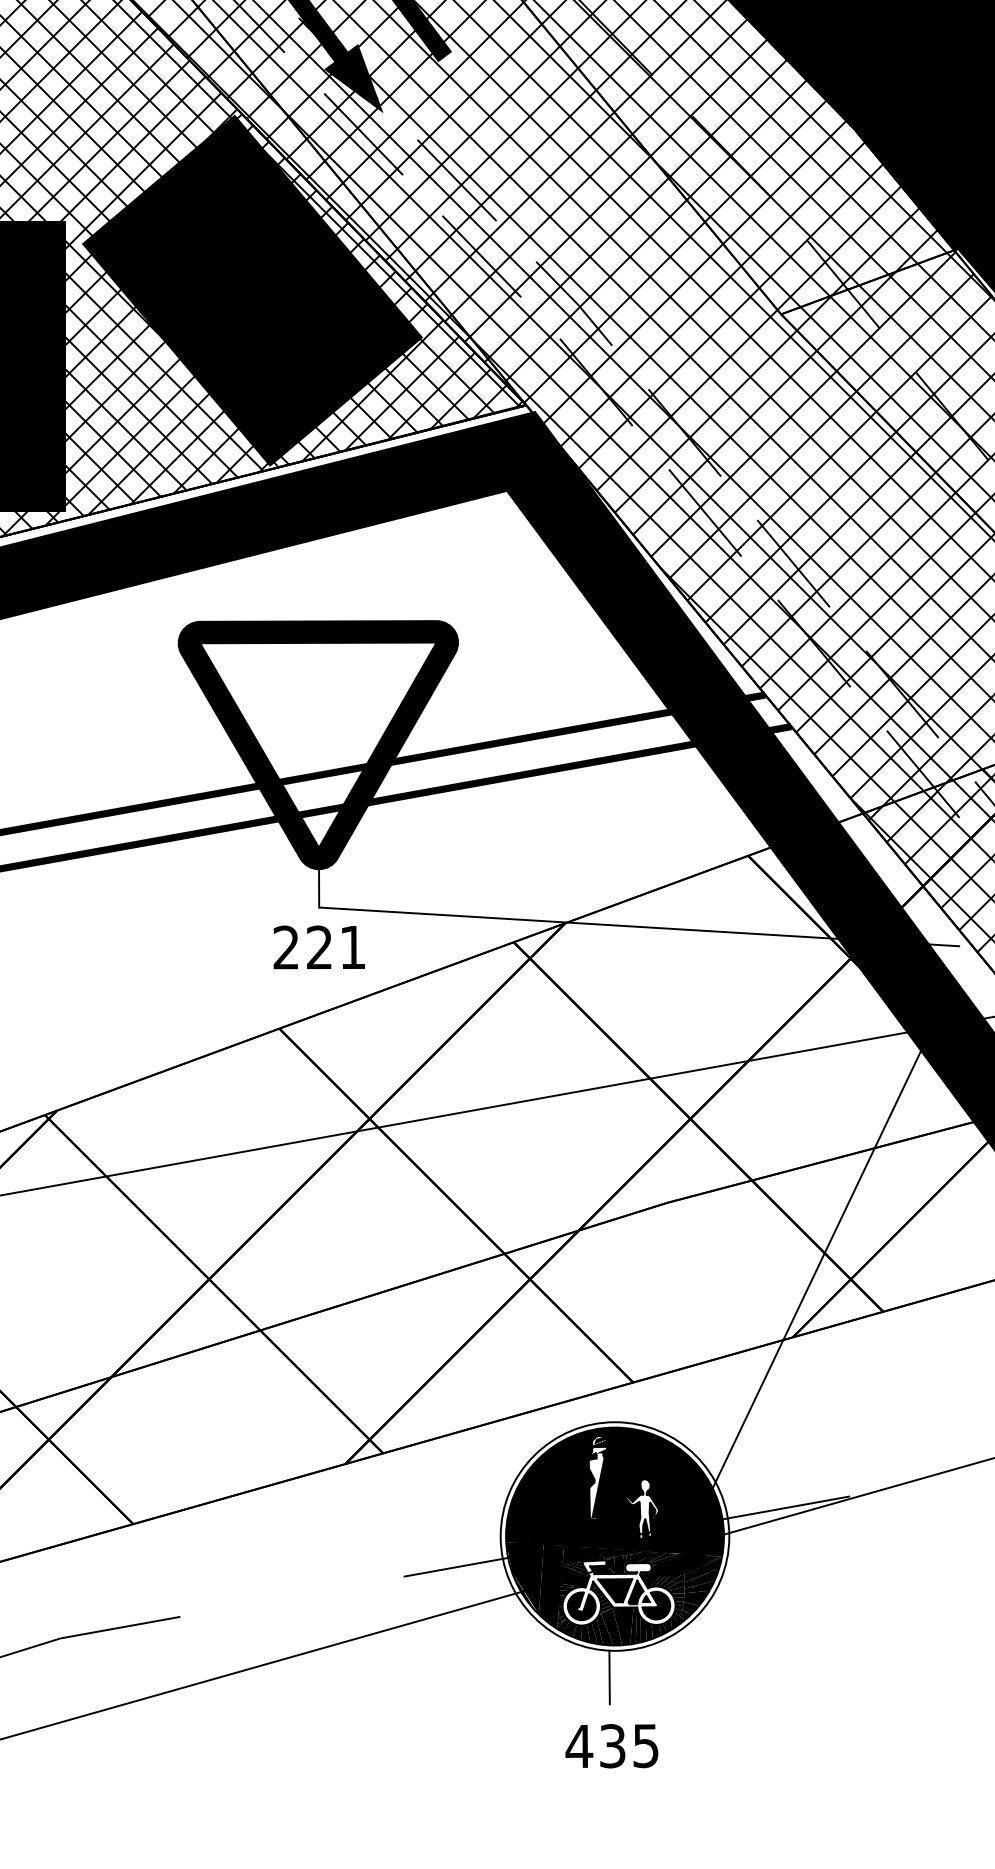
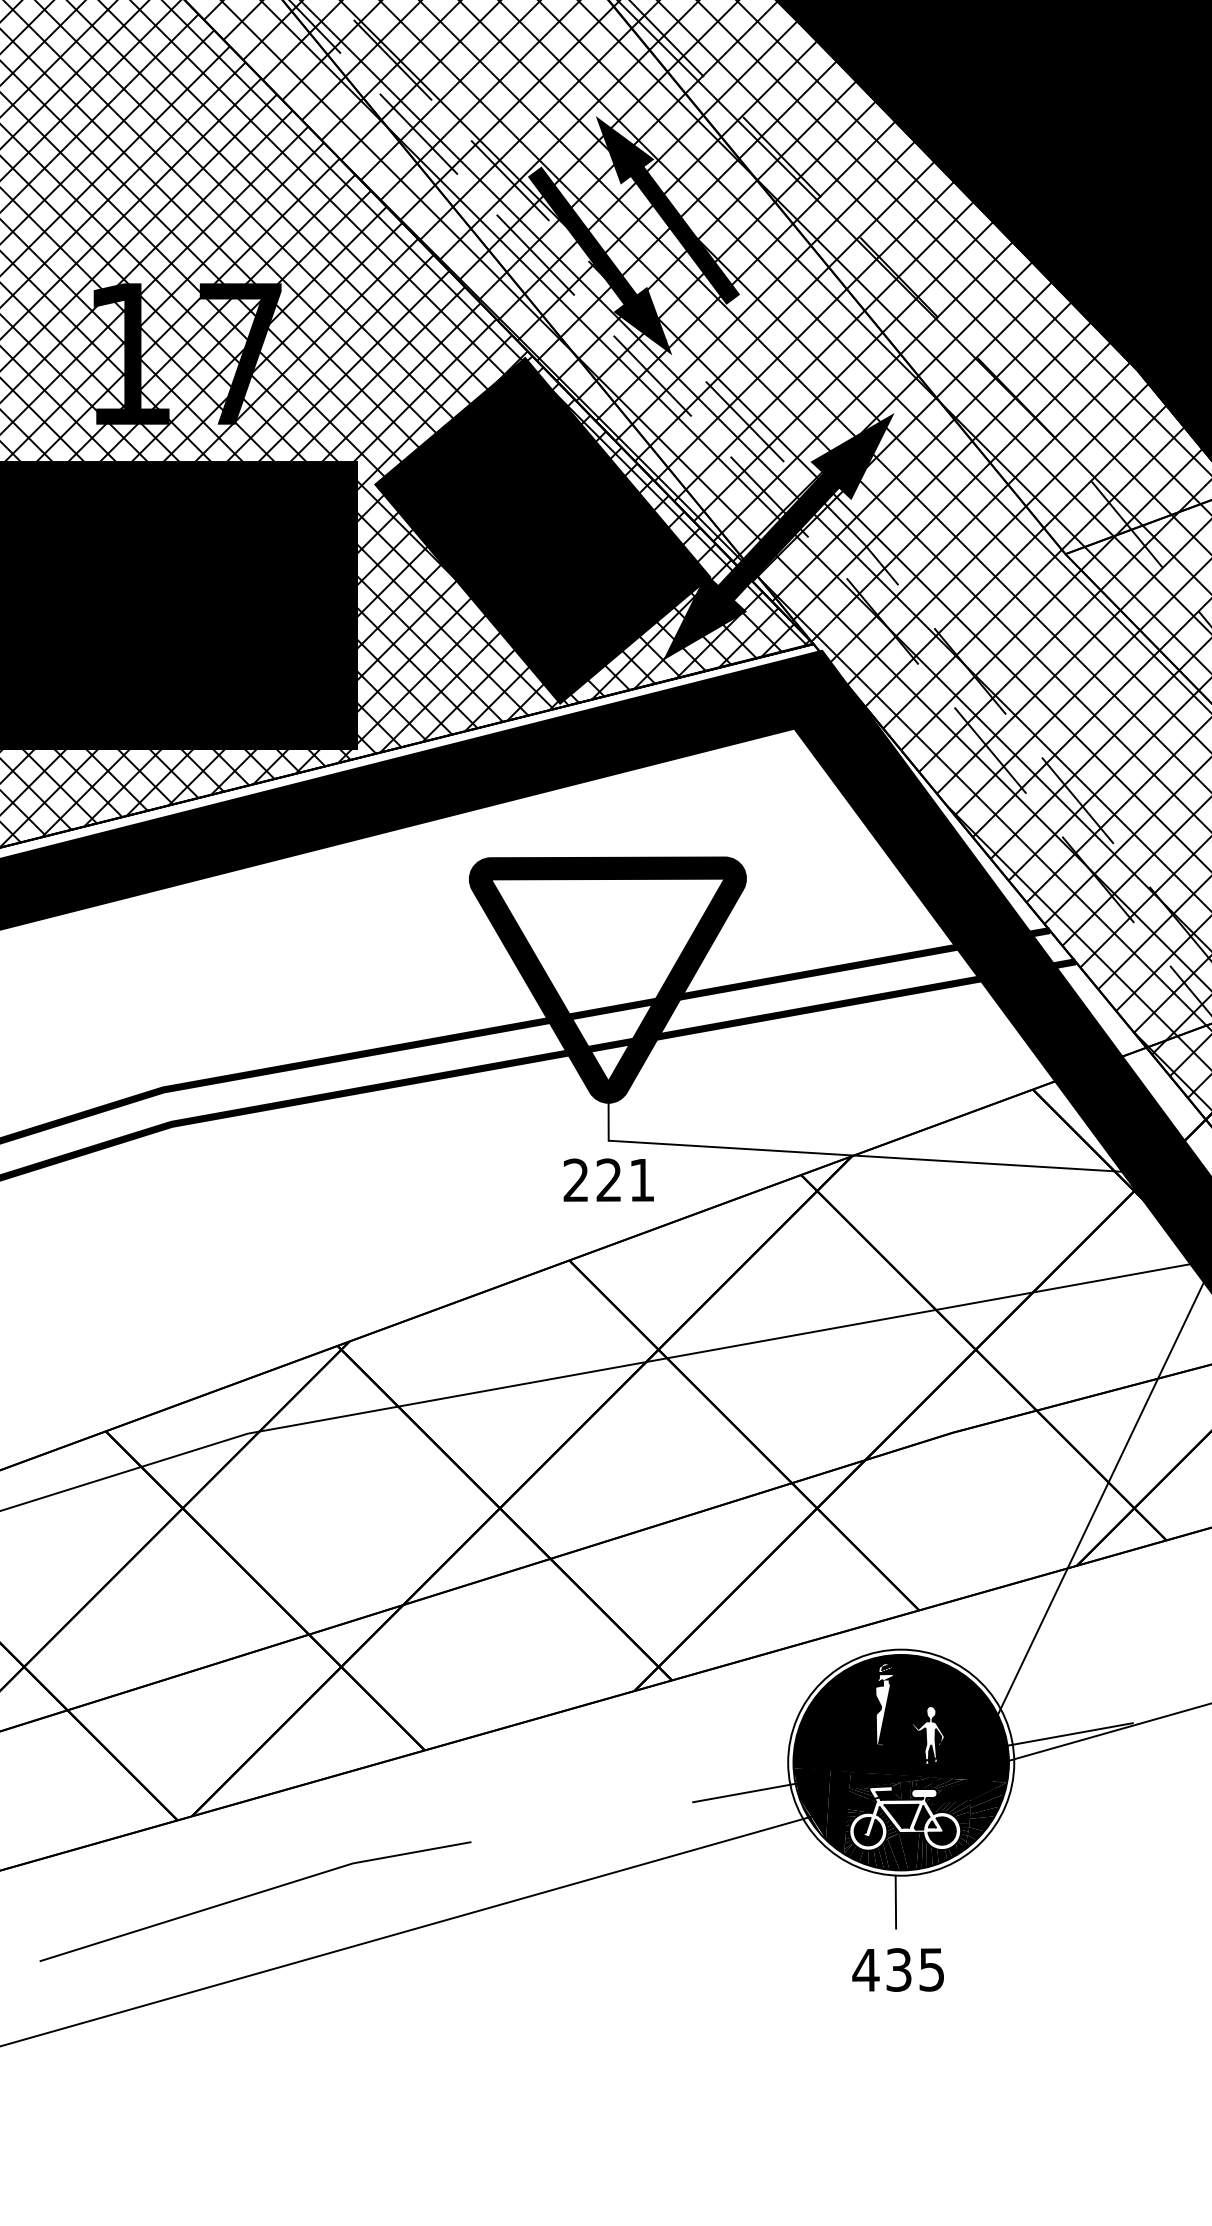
fill: (490, 296) -> (778, 536), added

